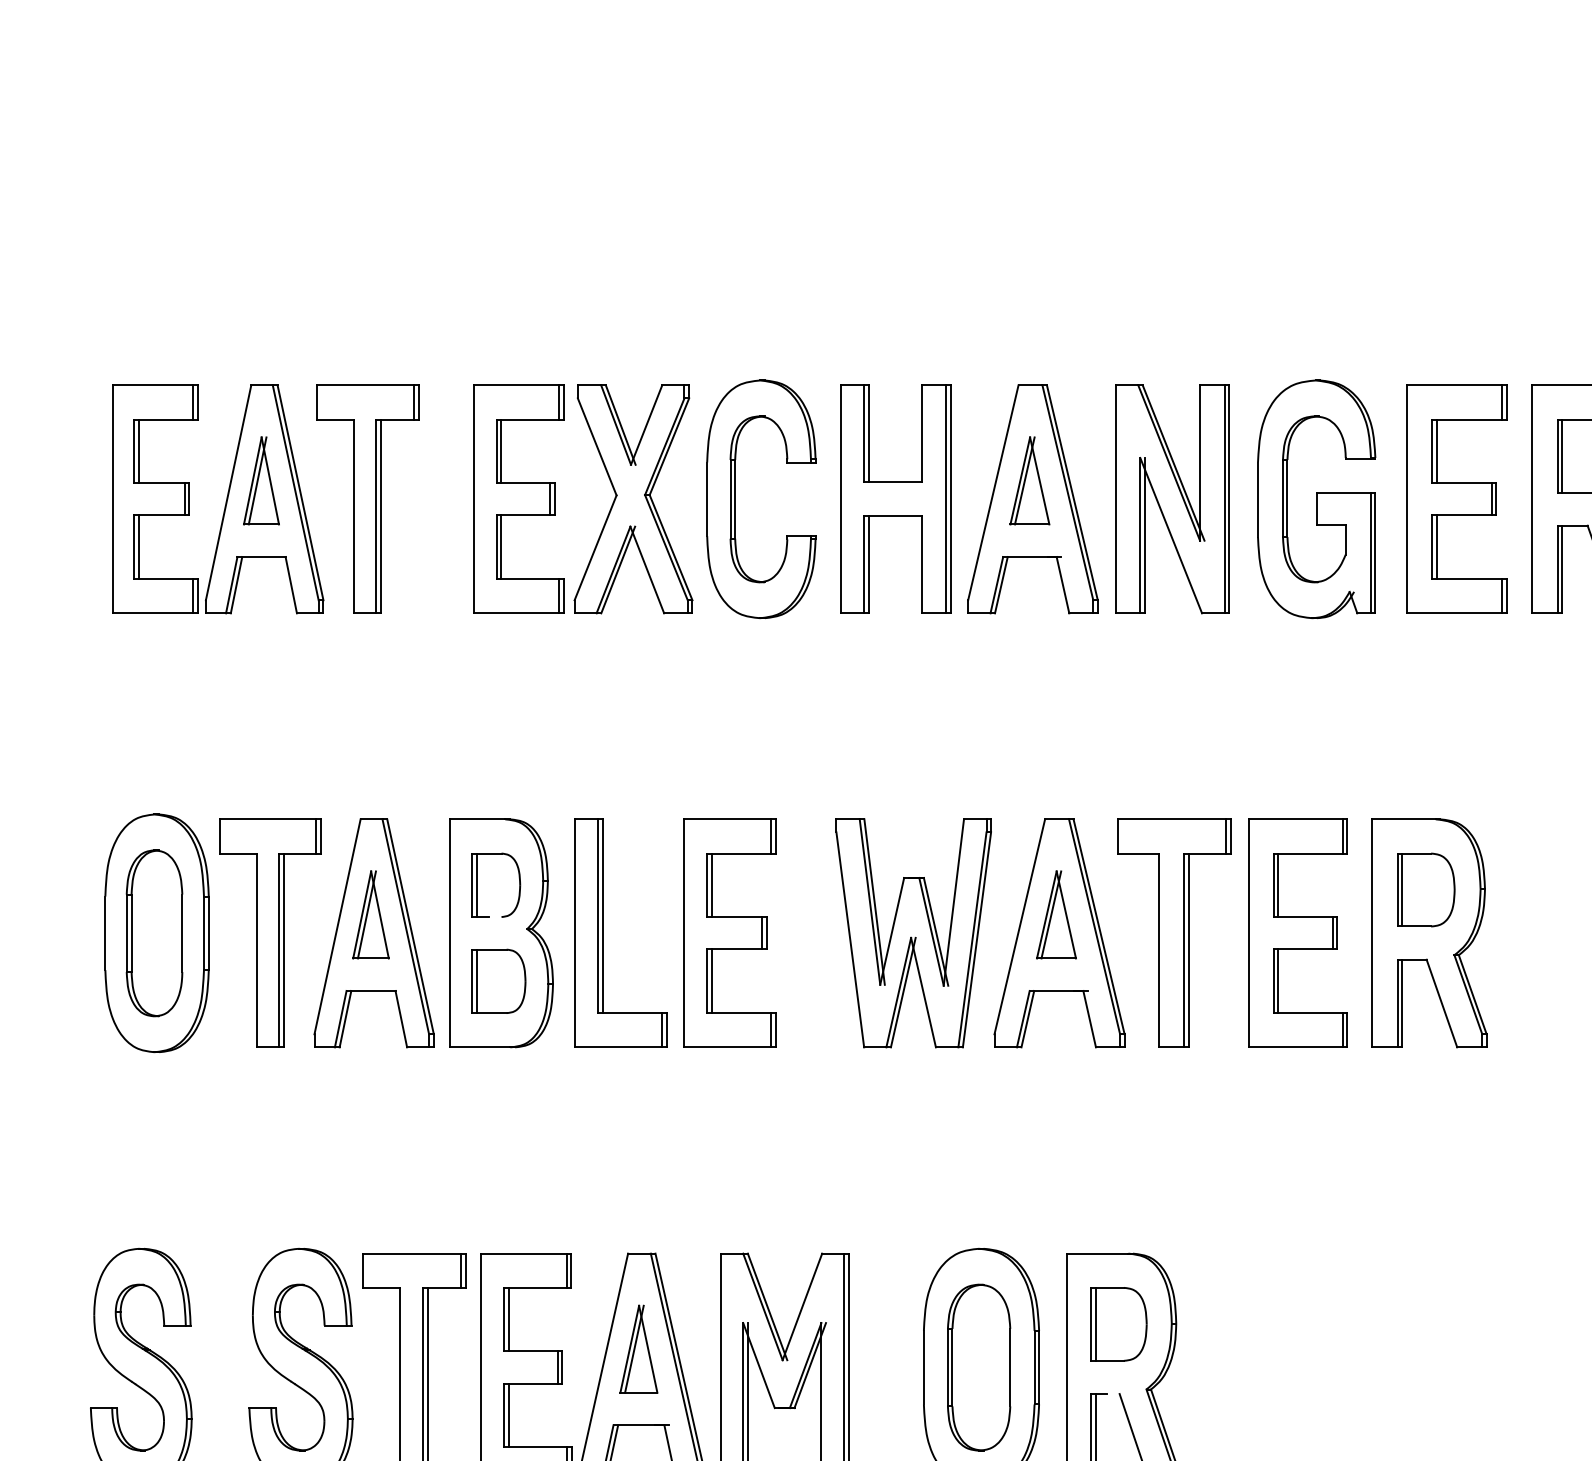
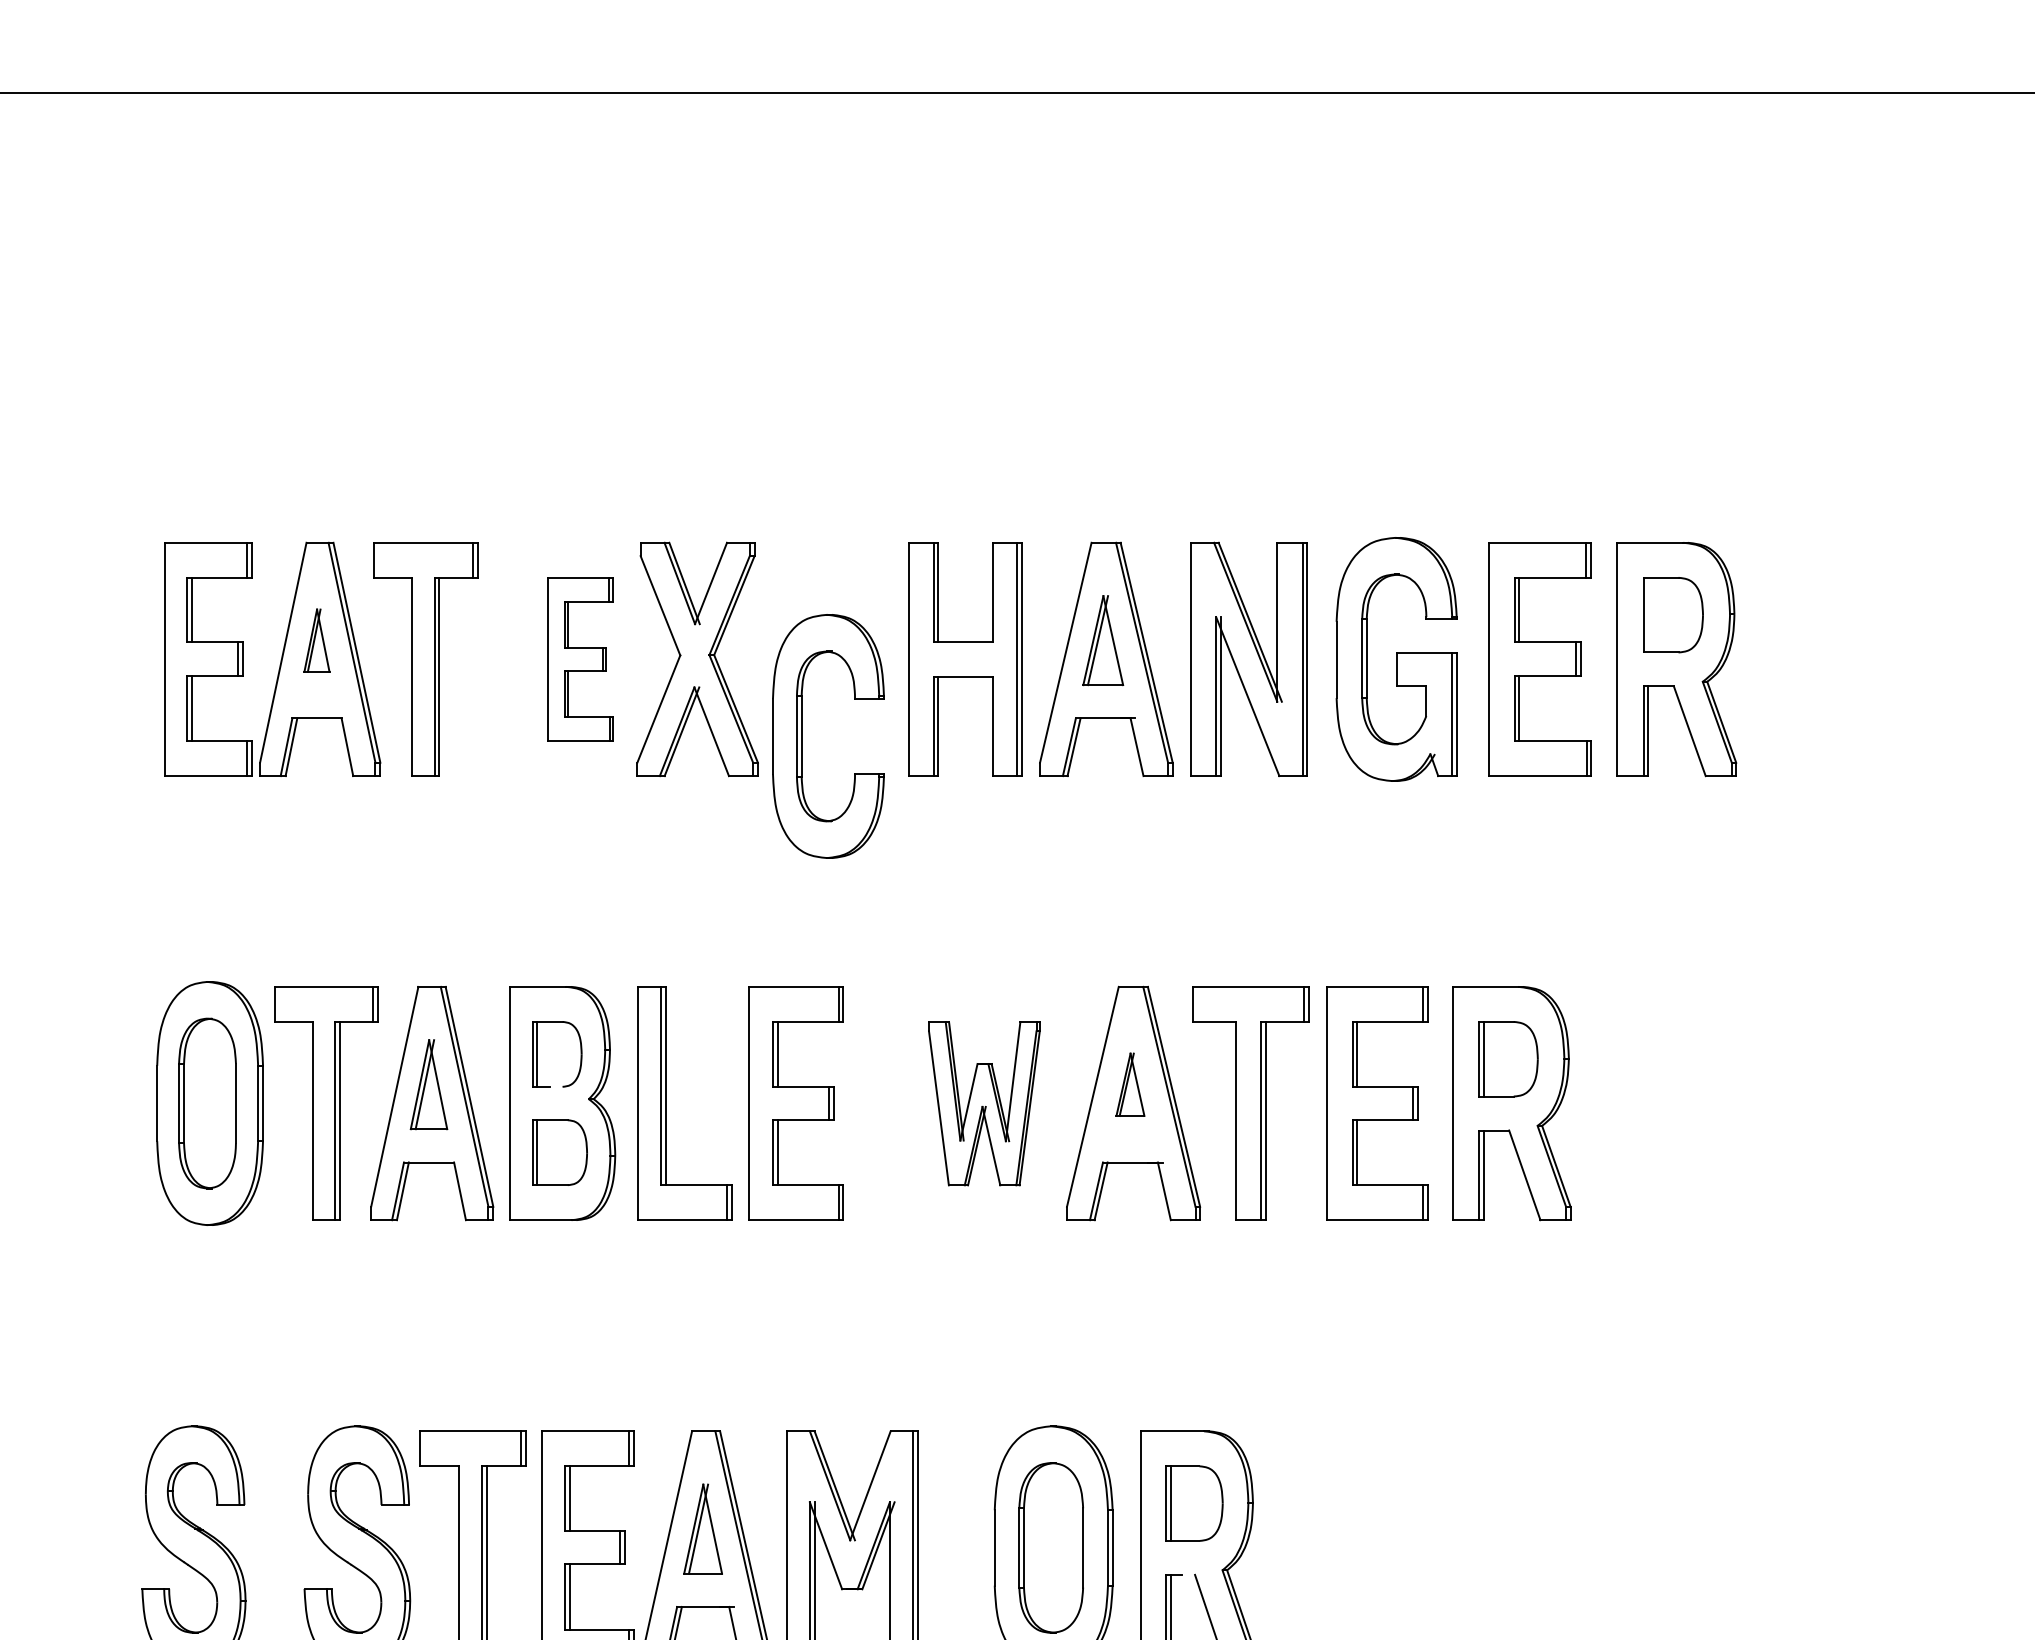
line: (1562, 455) -> (1648, 614), removed
part: (261, 480) -> (316, 640), size x0.7
part: (519, 499) -> (580, 659), size x0.7
part: (736, 499) -> (802, 736), moved
part: (1056, 914) -> (1130, 1084), size x0.7
part: (913, 933) -> (984, 1103), size x0.7

